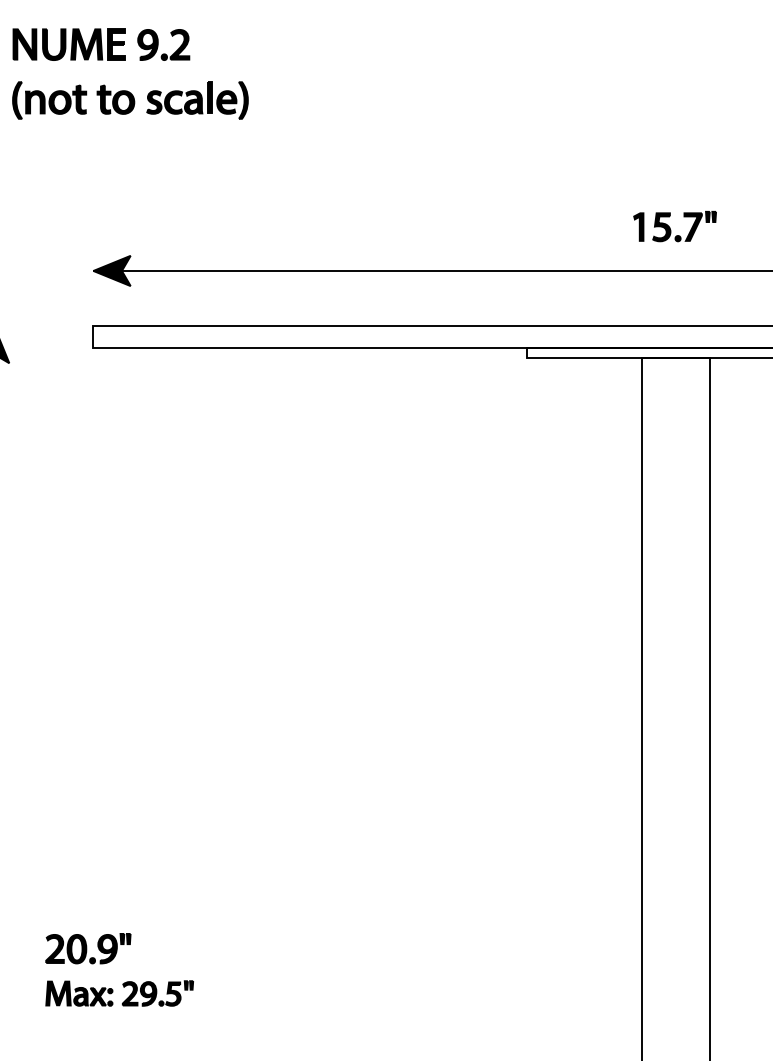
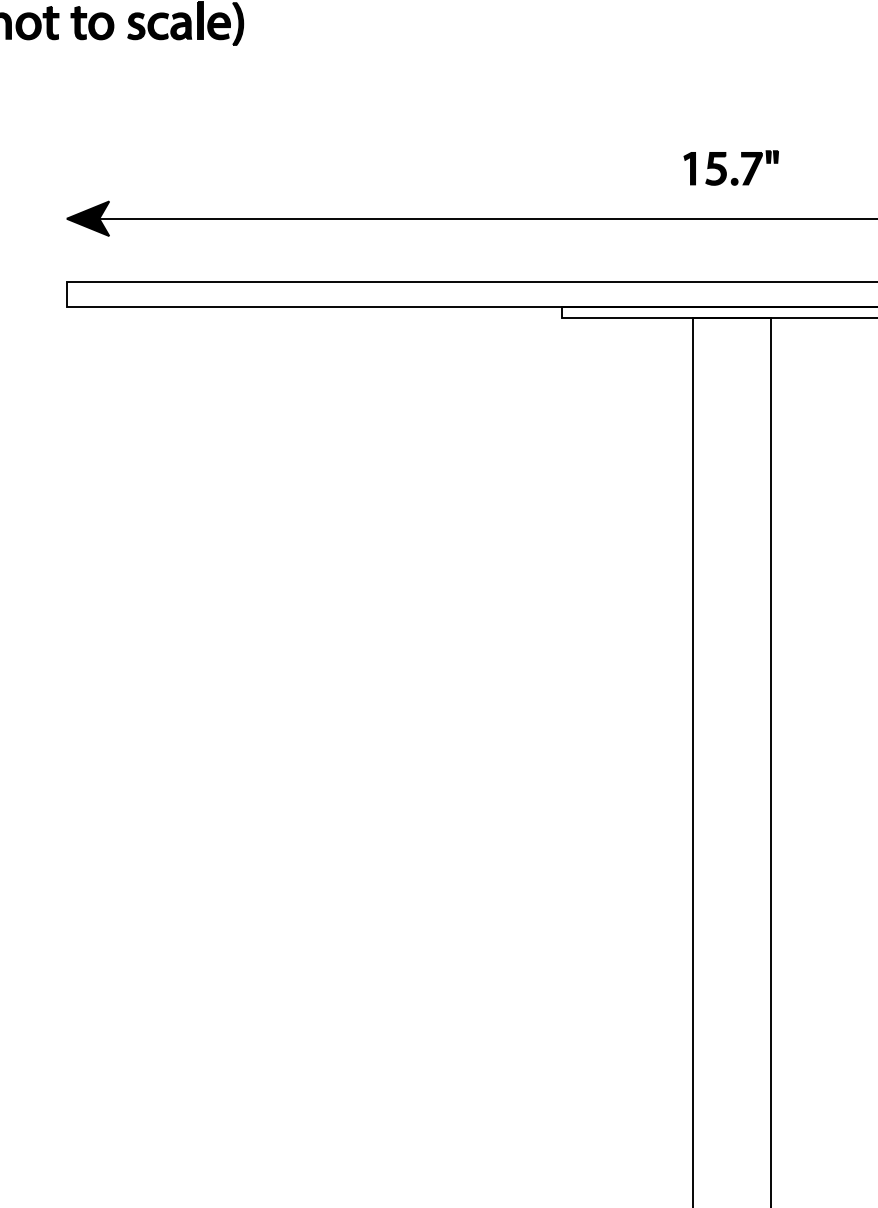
part: (111, 961) -> (87, 1007), removed

